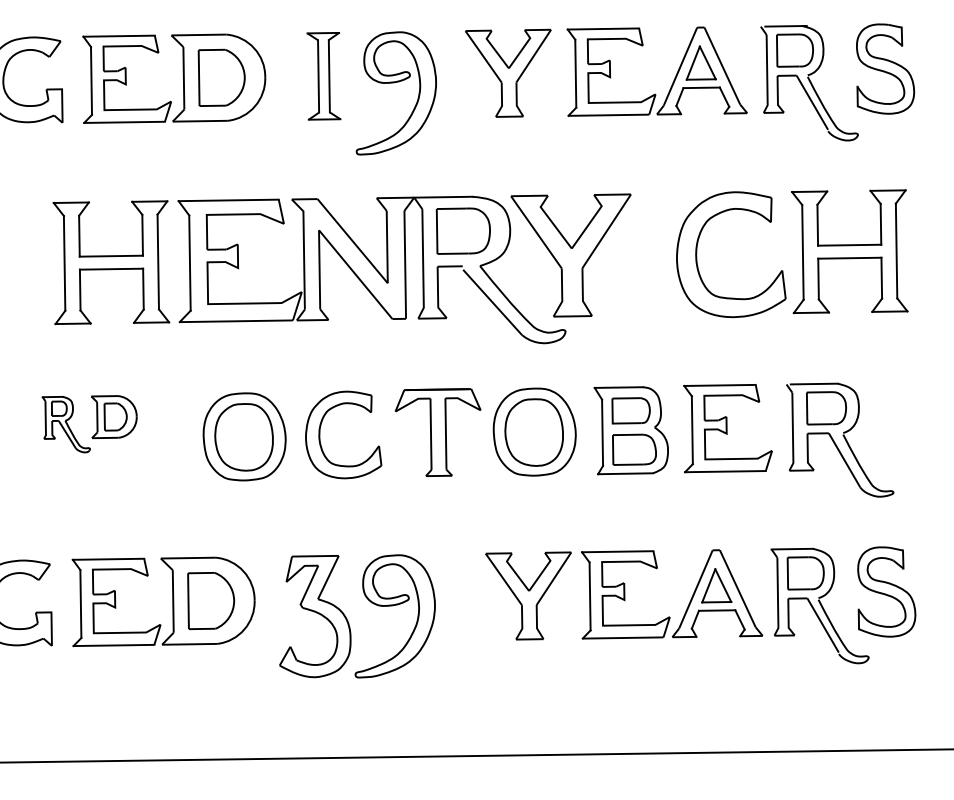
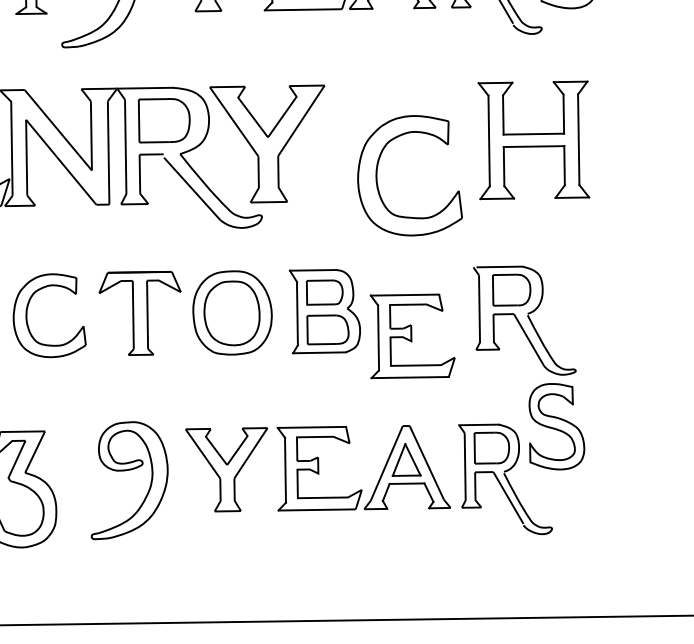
part: (697, 254) -> (377, 175), moved
part: (727, 428) -> (412, 336), moved
part: (886, 591) -> (556, 426), moved
part: (393, 606) -> (128, 471), moved

